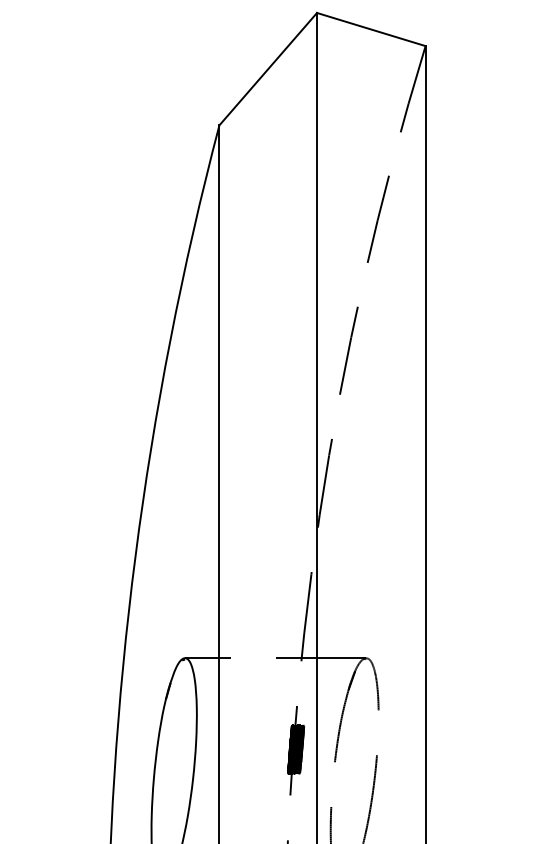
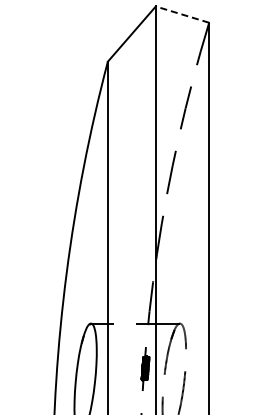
line: (371, 29) -> (182, 14), solid -> dashed

